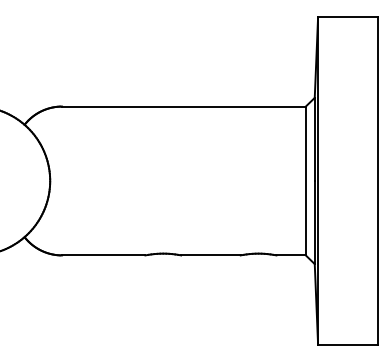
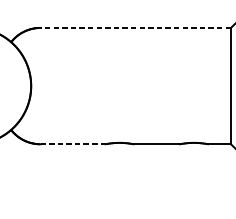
line: (183, 106) -> (135, 27), solid -> dashed
line: (103, 255) -> (72, 144), solid -> dashed

